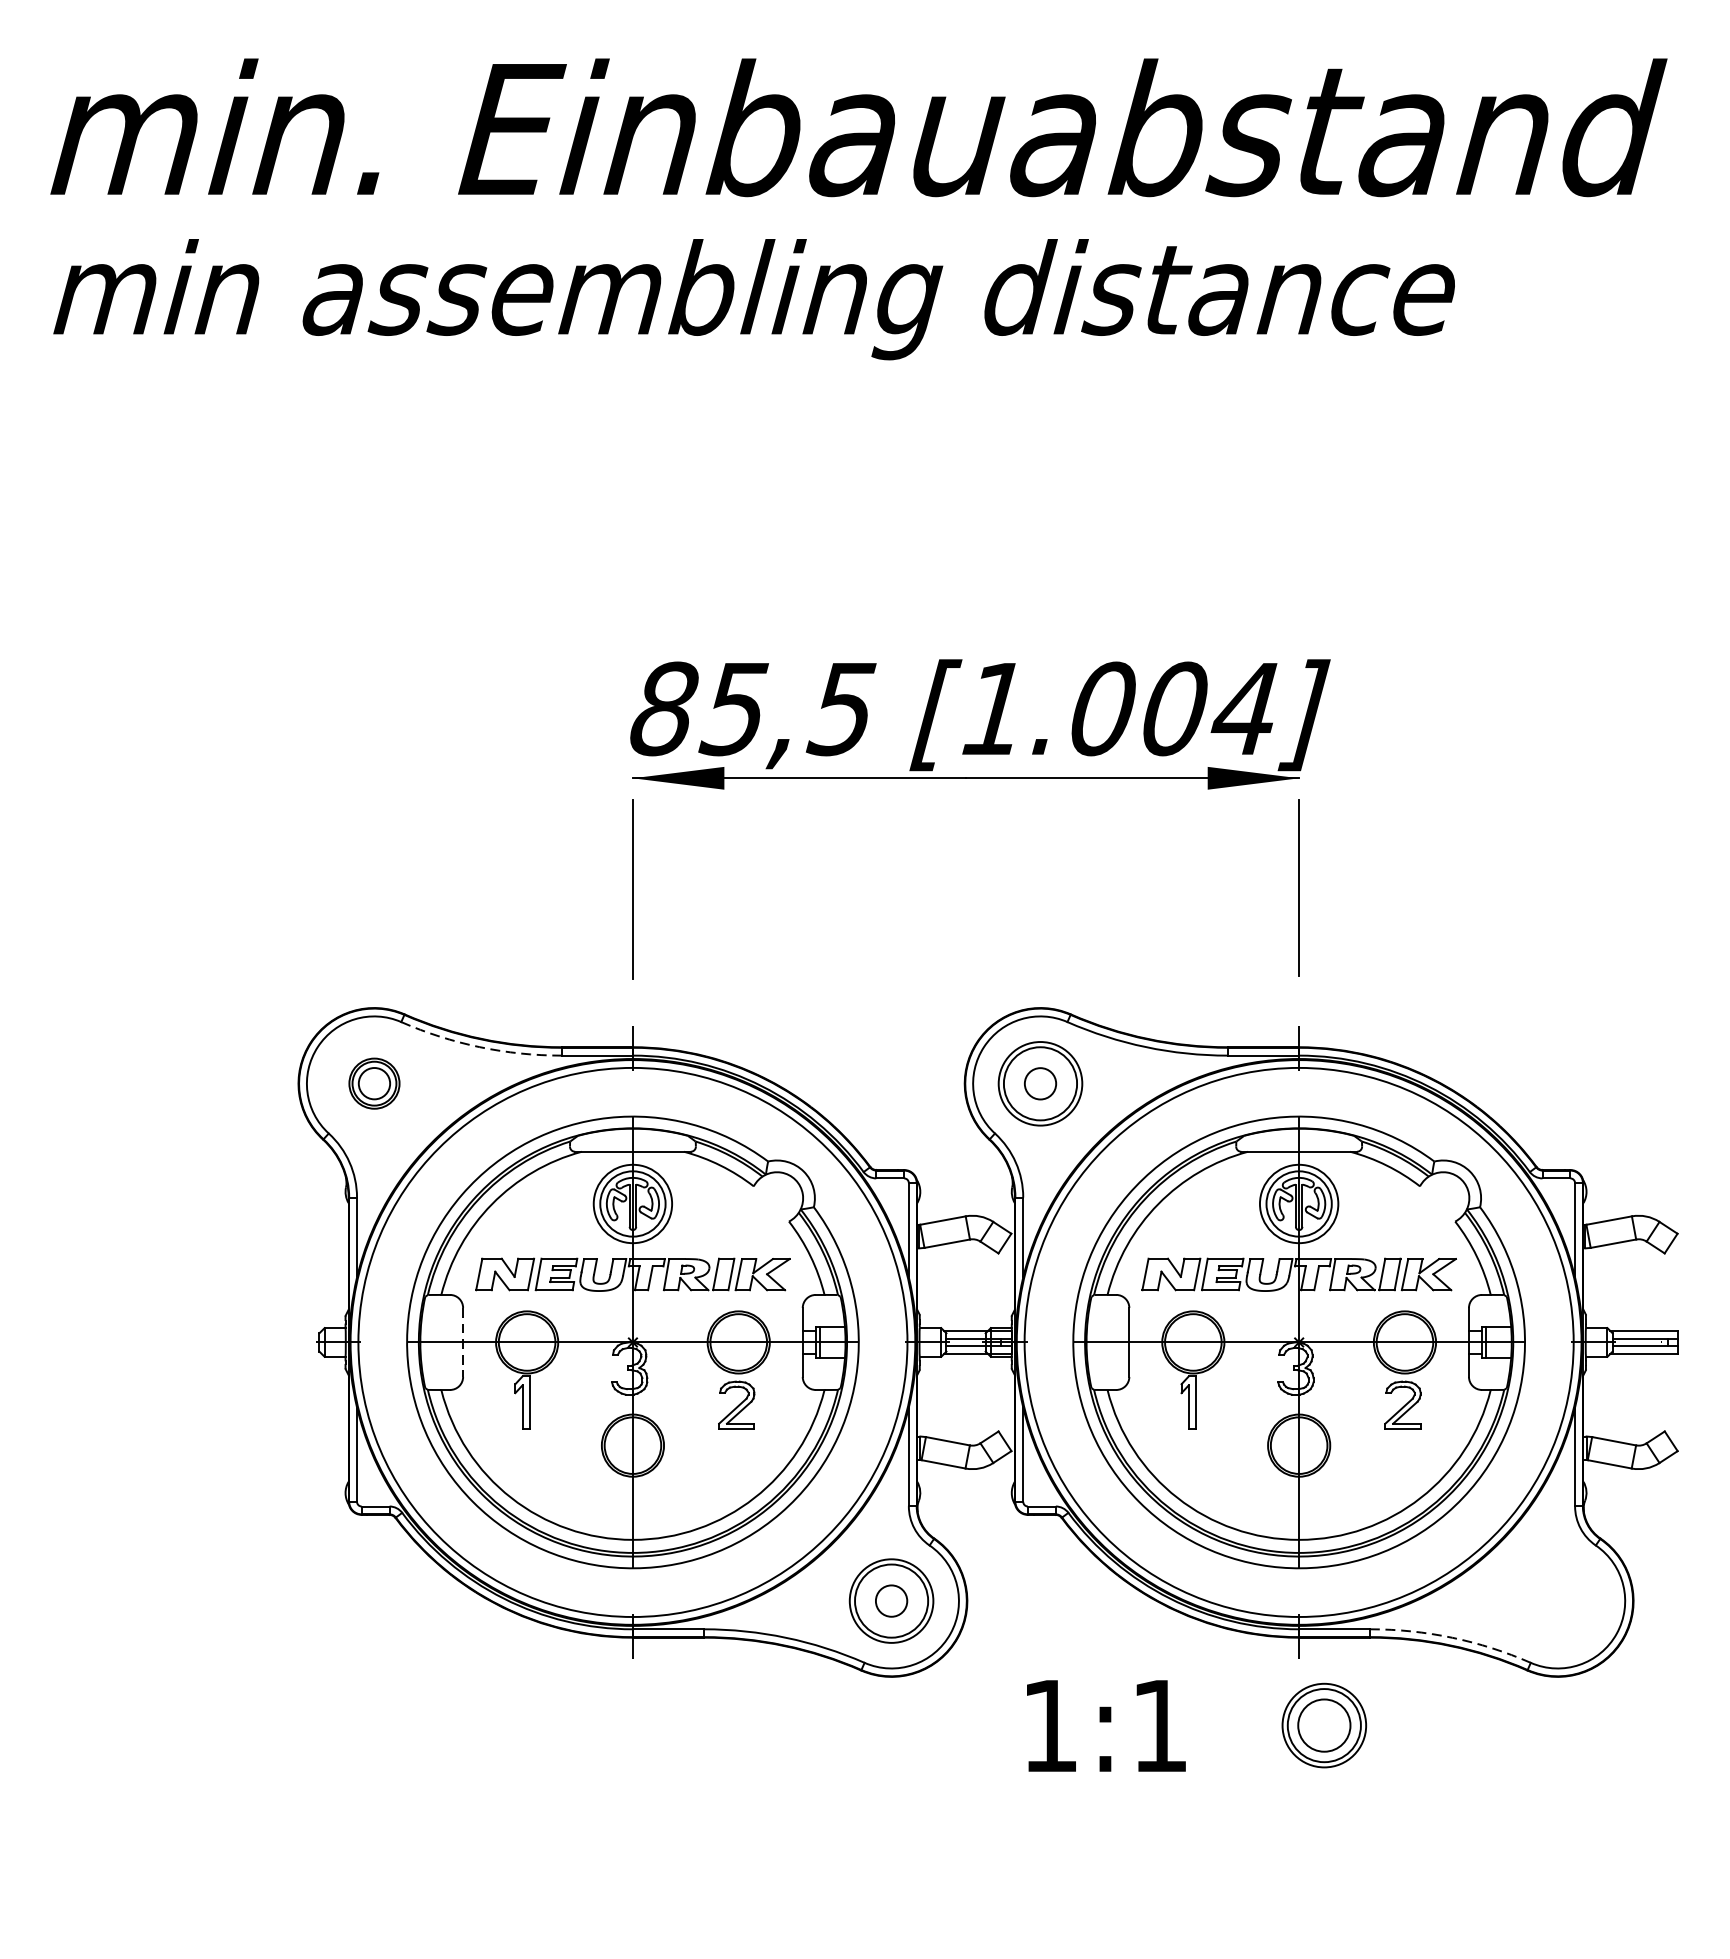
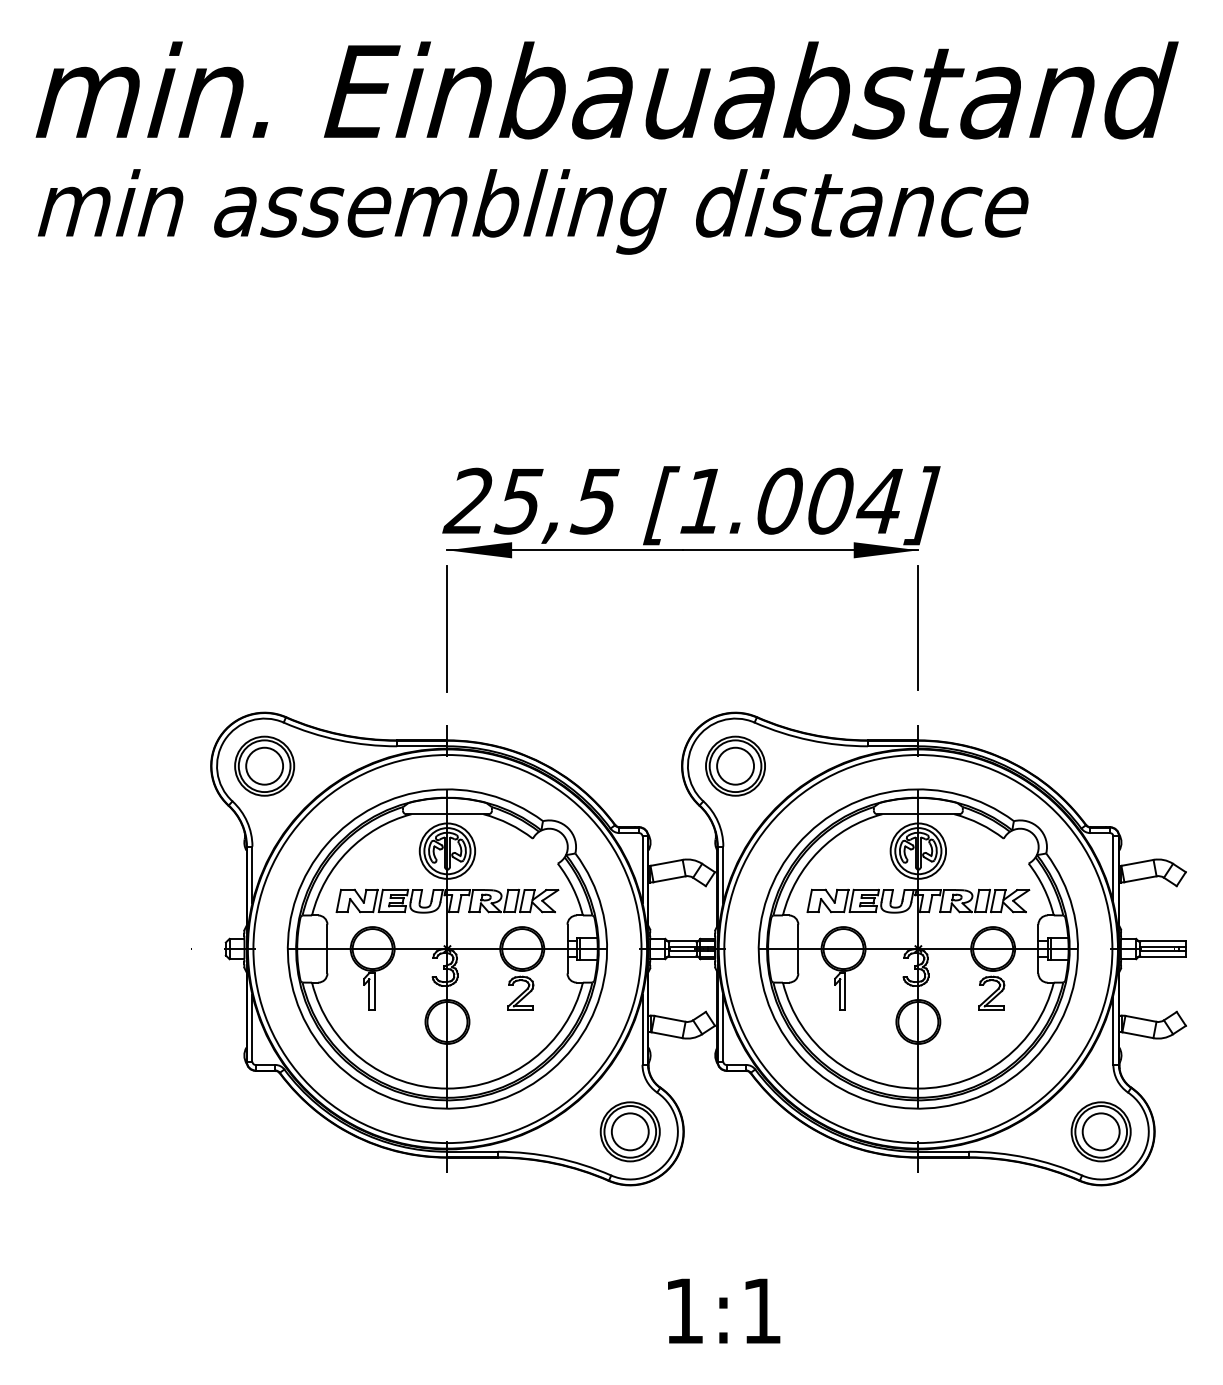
text: (661, 707) -> (467, 500), 85,5 -> 25,5
arc: (480, 1047) -> (339, 740), dashed -> solid
part: (374, 1082) -> (264, 765), size x1.67
circle: (1040, 1082) -> (735, 765), size x1.67
line: (463, 1343) -> (327, 949), dashed -> solid
circle: (890, 1600) -> (629, 1131), size x1.67
arc: (1452, 1637) -> (1026, 1157), dashed -> solid
text: (1106, 1725) -> (724, 1310), moved
part: (1323, 1725) -> (1100, 1131), moved

